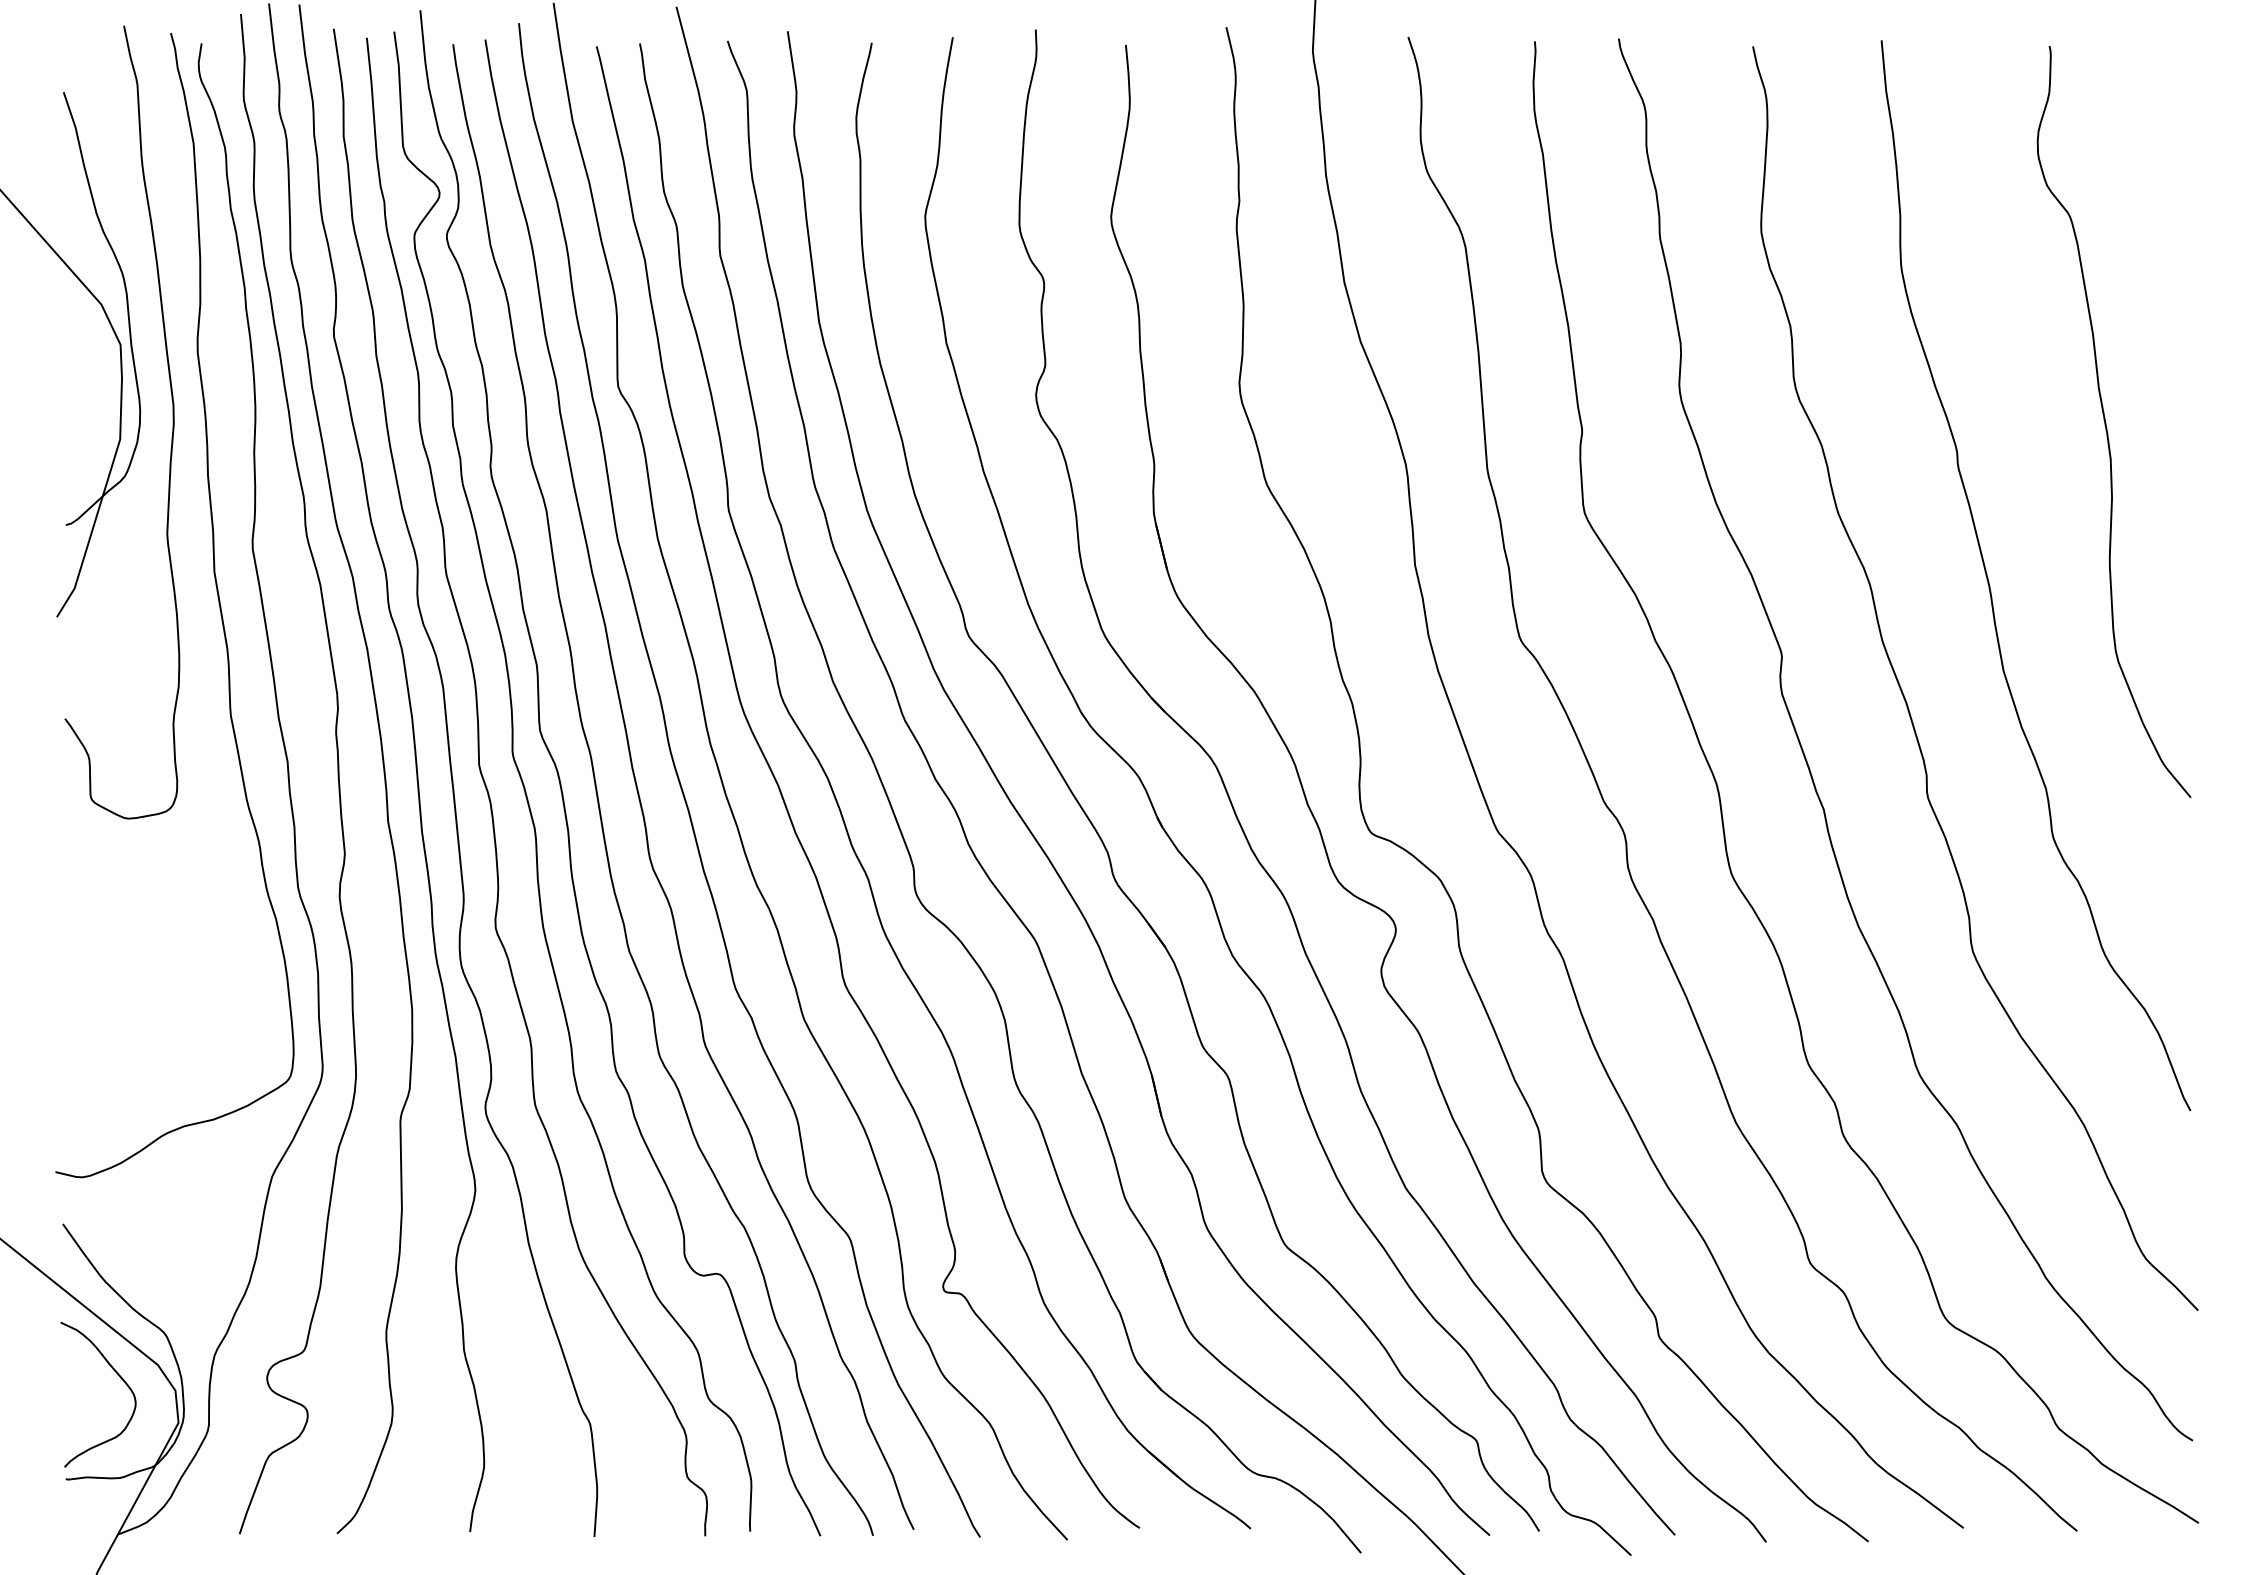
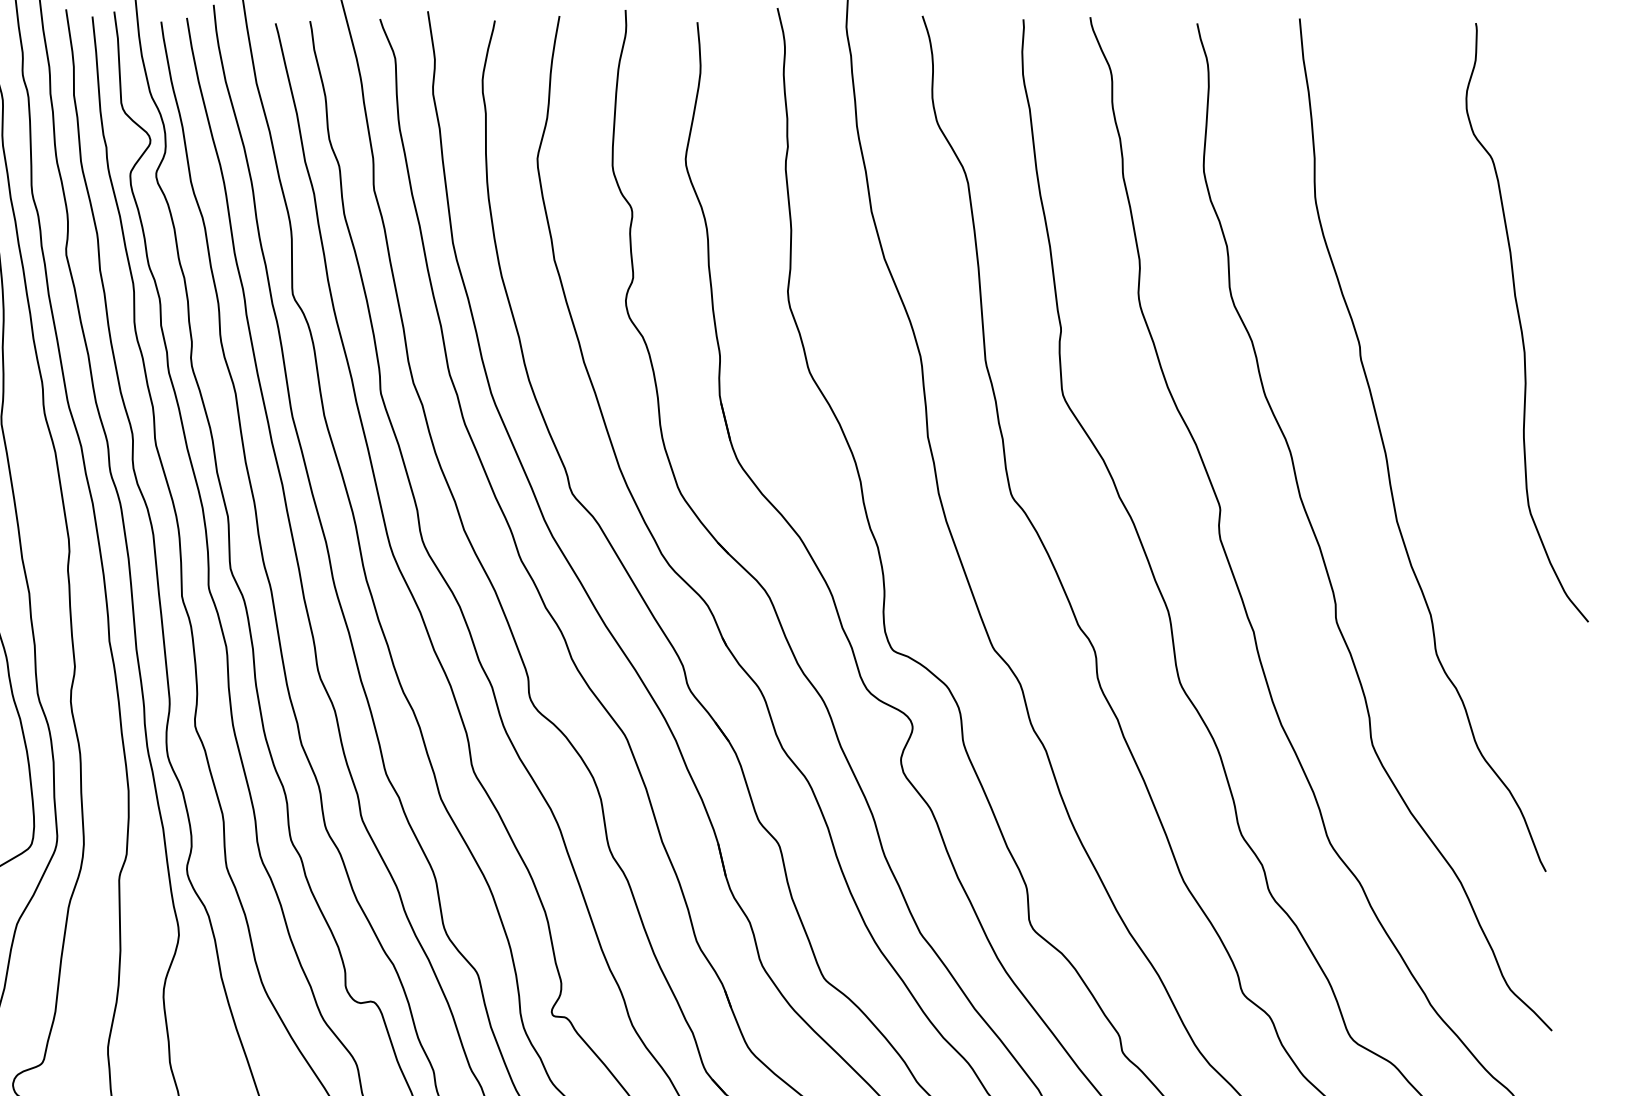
curve: (2106, 422) -> (1521, 323), moved

